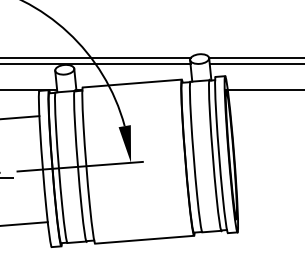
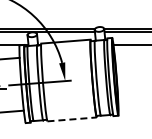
line: (145, 239) -> (72, 119), solid -> dashed

